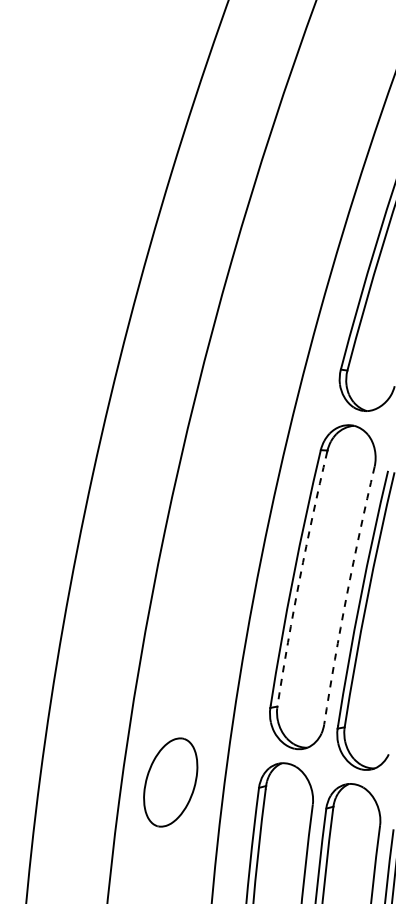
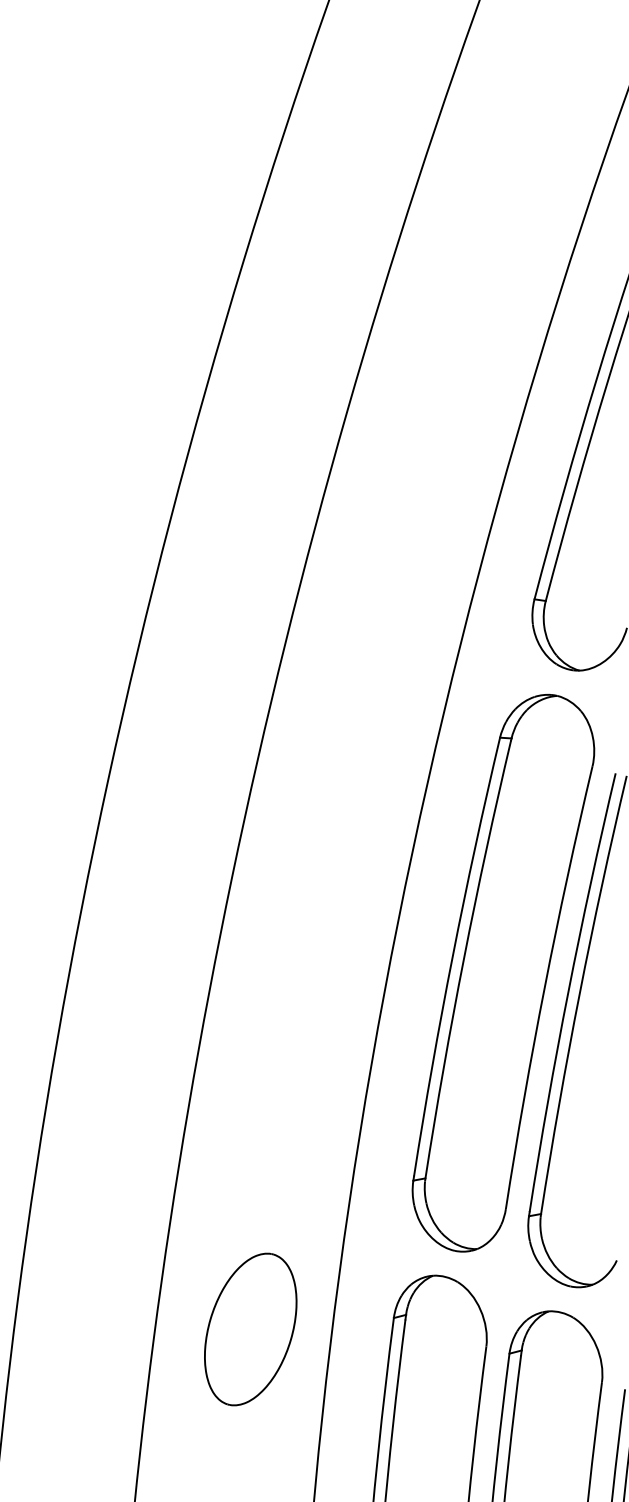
arc: (299, 578) -> (463, 958), dashed -> solid
arc: (346, 595) -> (544, 987), dashed -> solid
part: (170, 782) -> (250, 1329), moved

